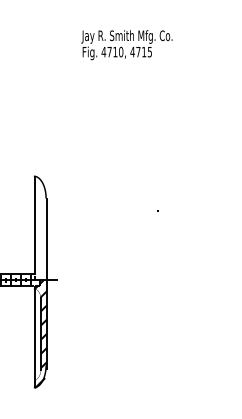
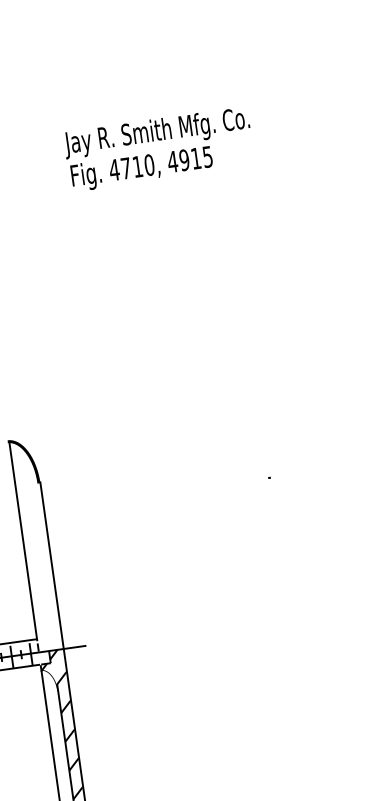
text: (138, 51) -> (184, 158), 4715 -> 4915

